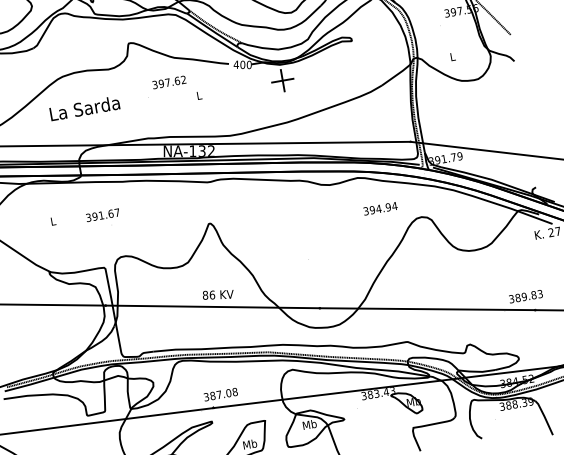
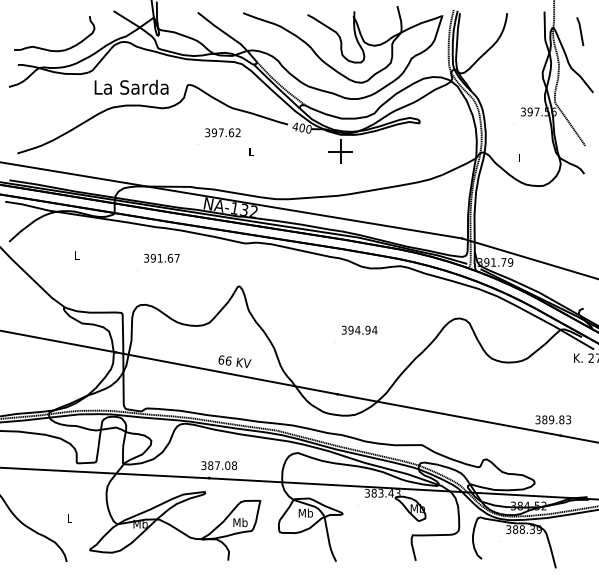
text: (84, 107) -> (131, 86), moved
text: (380, 208) -> (359, 329), moved
text: (102, 214) -> (161, 257), moved
text: (205, 294) -> (221, 359), 86 -> 66

